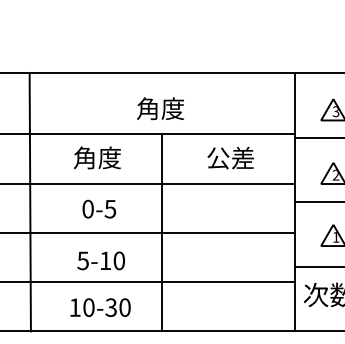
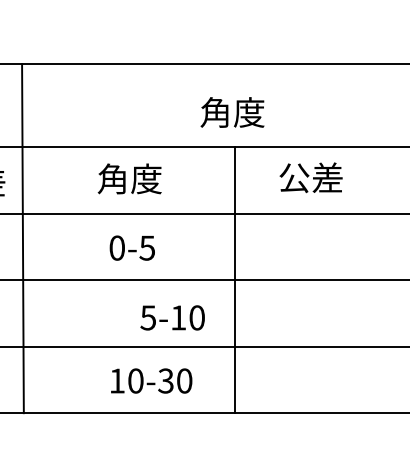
text: (96, 157) -> (128, 178), moved
text: (230, 157) -> (310, 177), moved
line: (29, 201) -> (21, 237), moved
text: (99, 208) -> (132, 247), moved
text: (100, 260) -> (171, 317), moved

